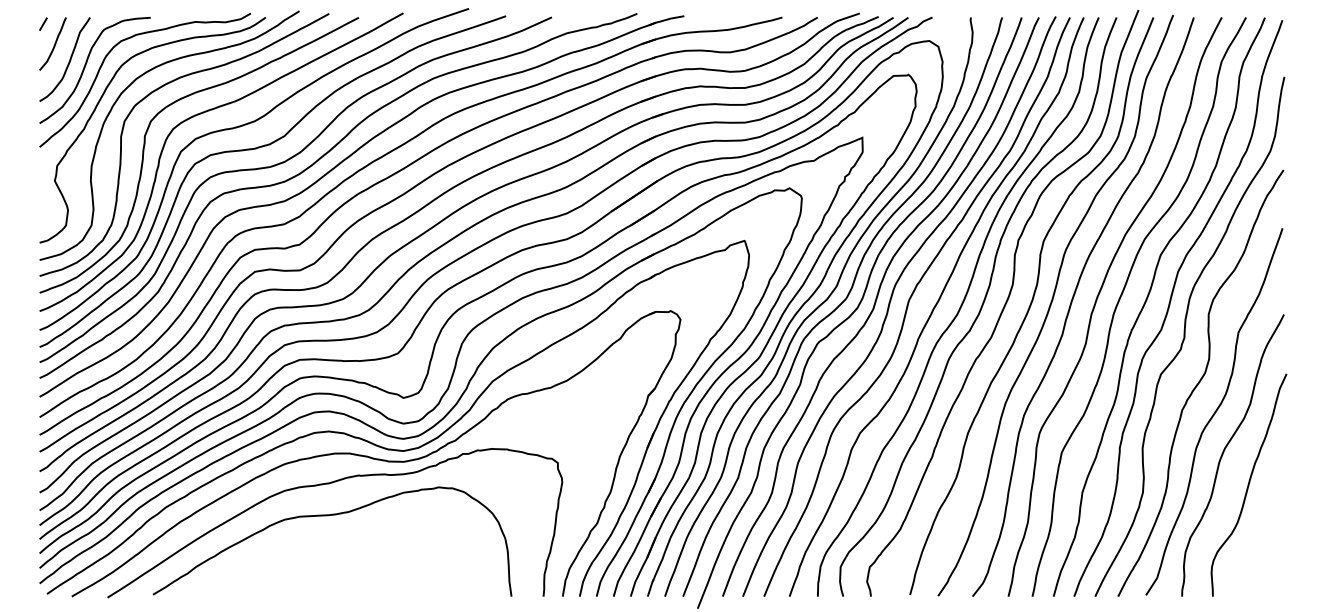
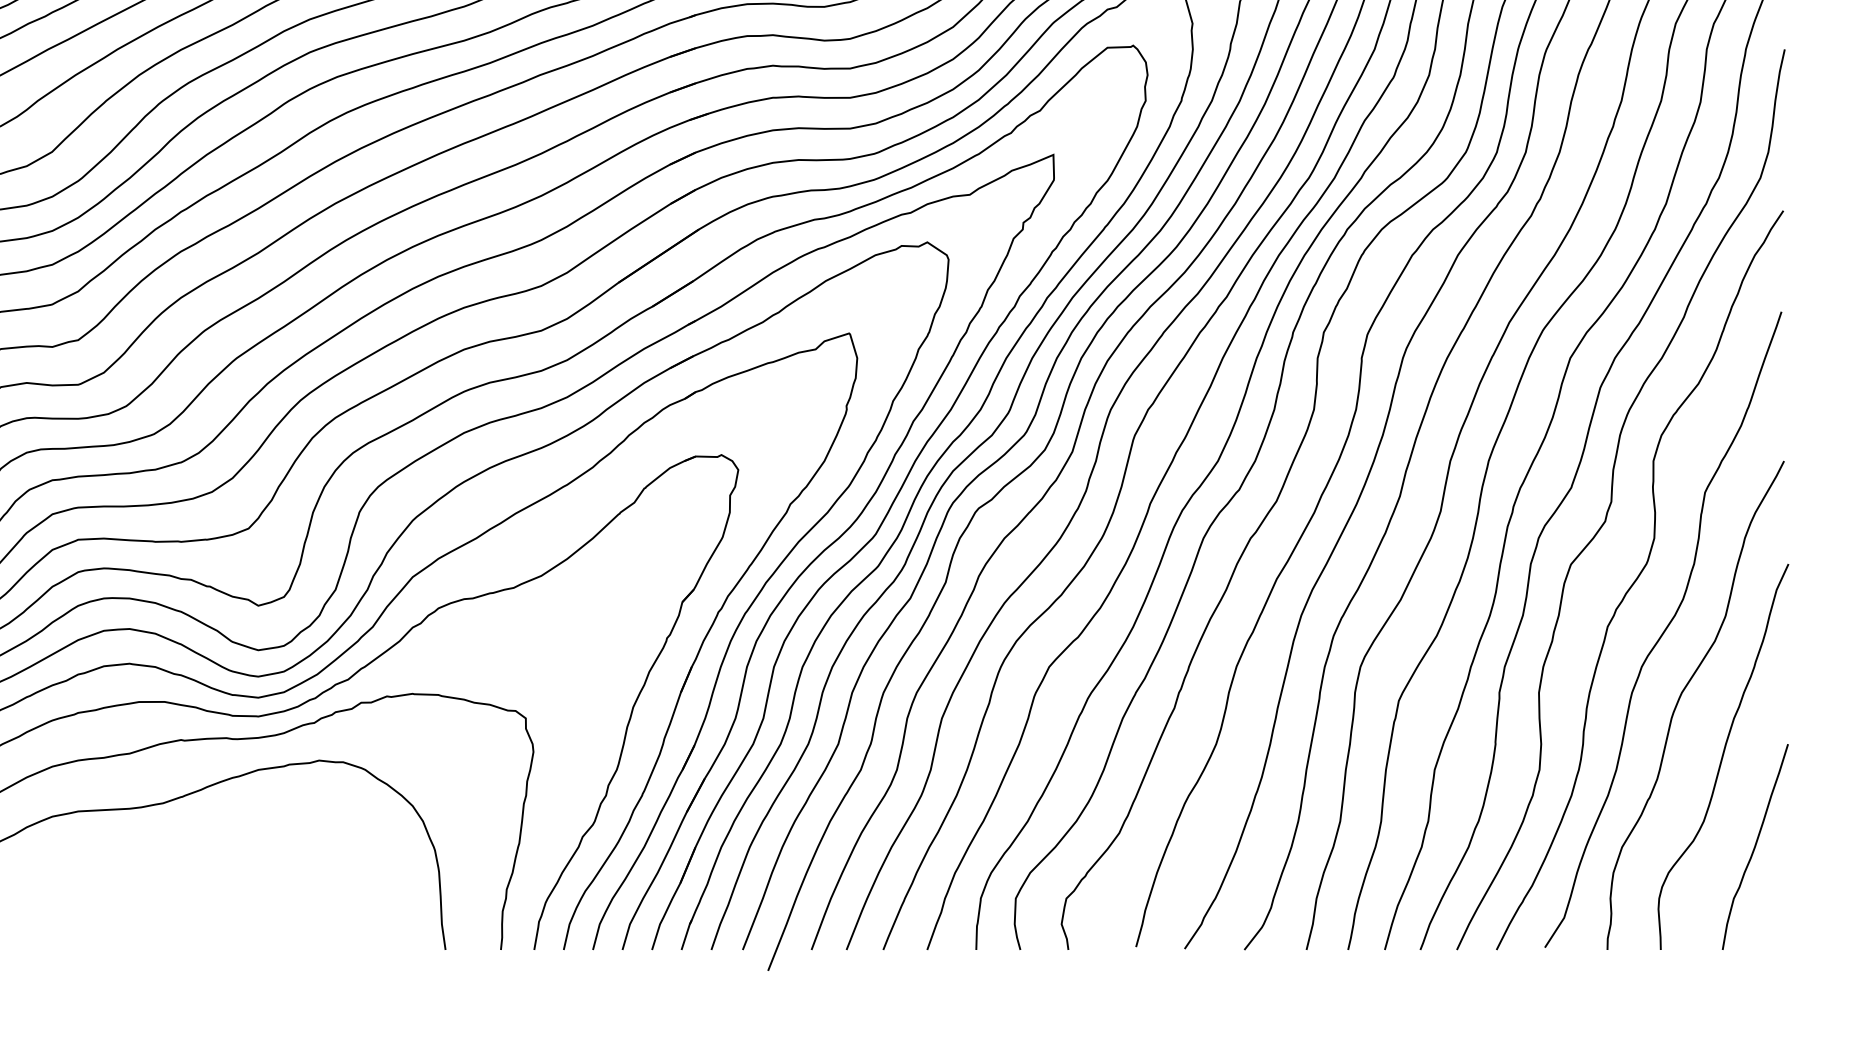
curve: (1267, 536) -> (1755, 845), added

